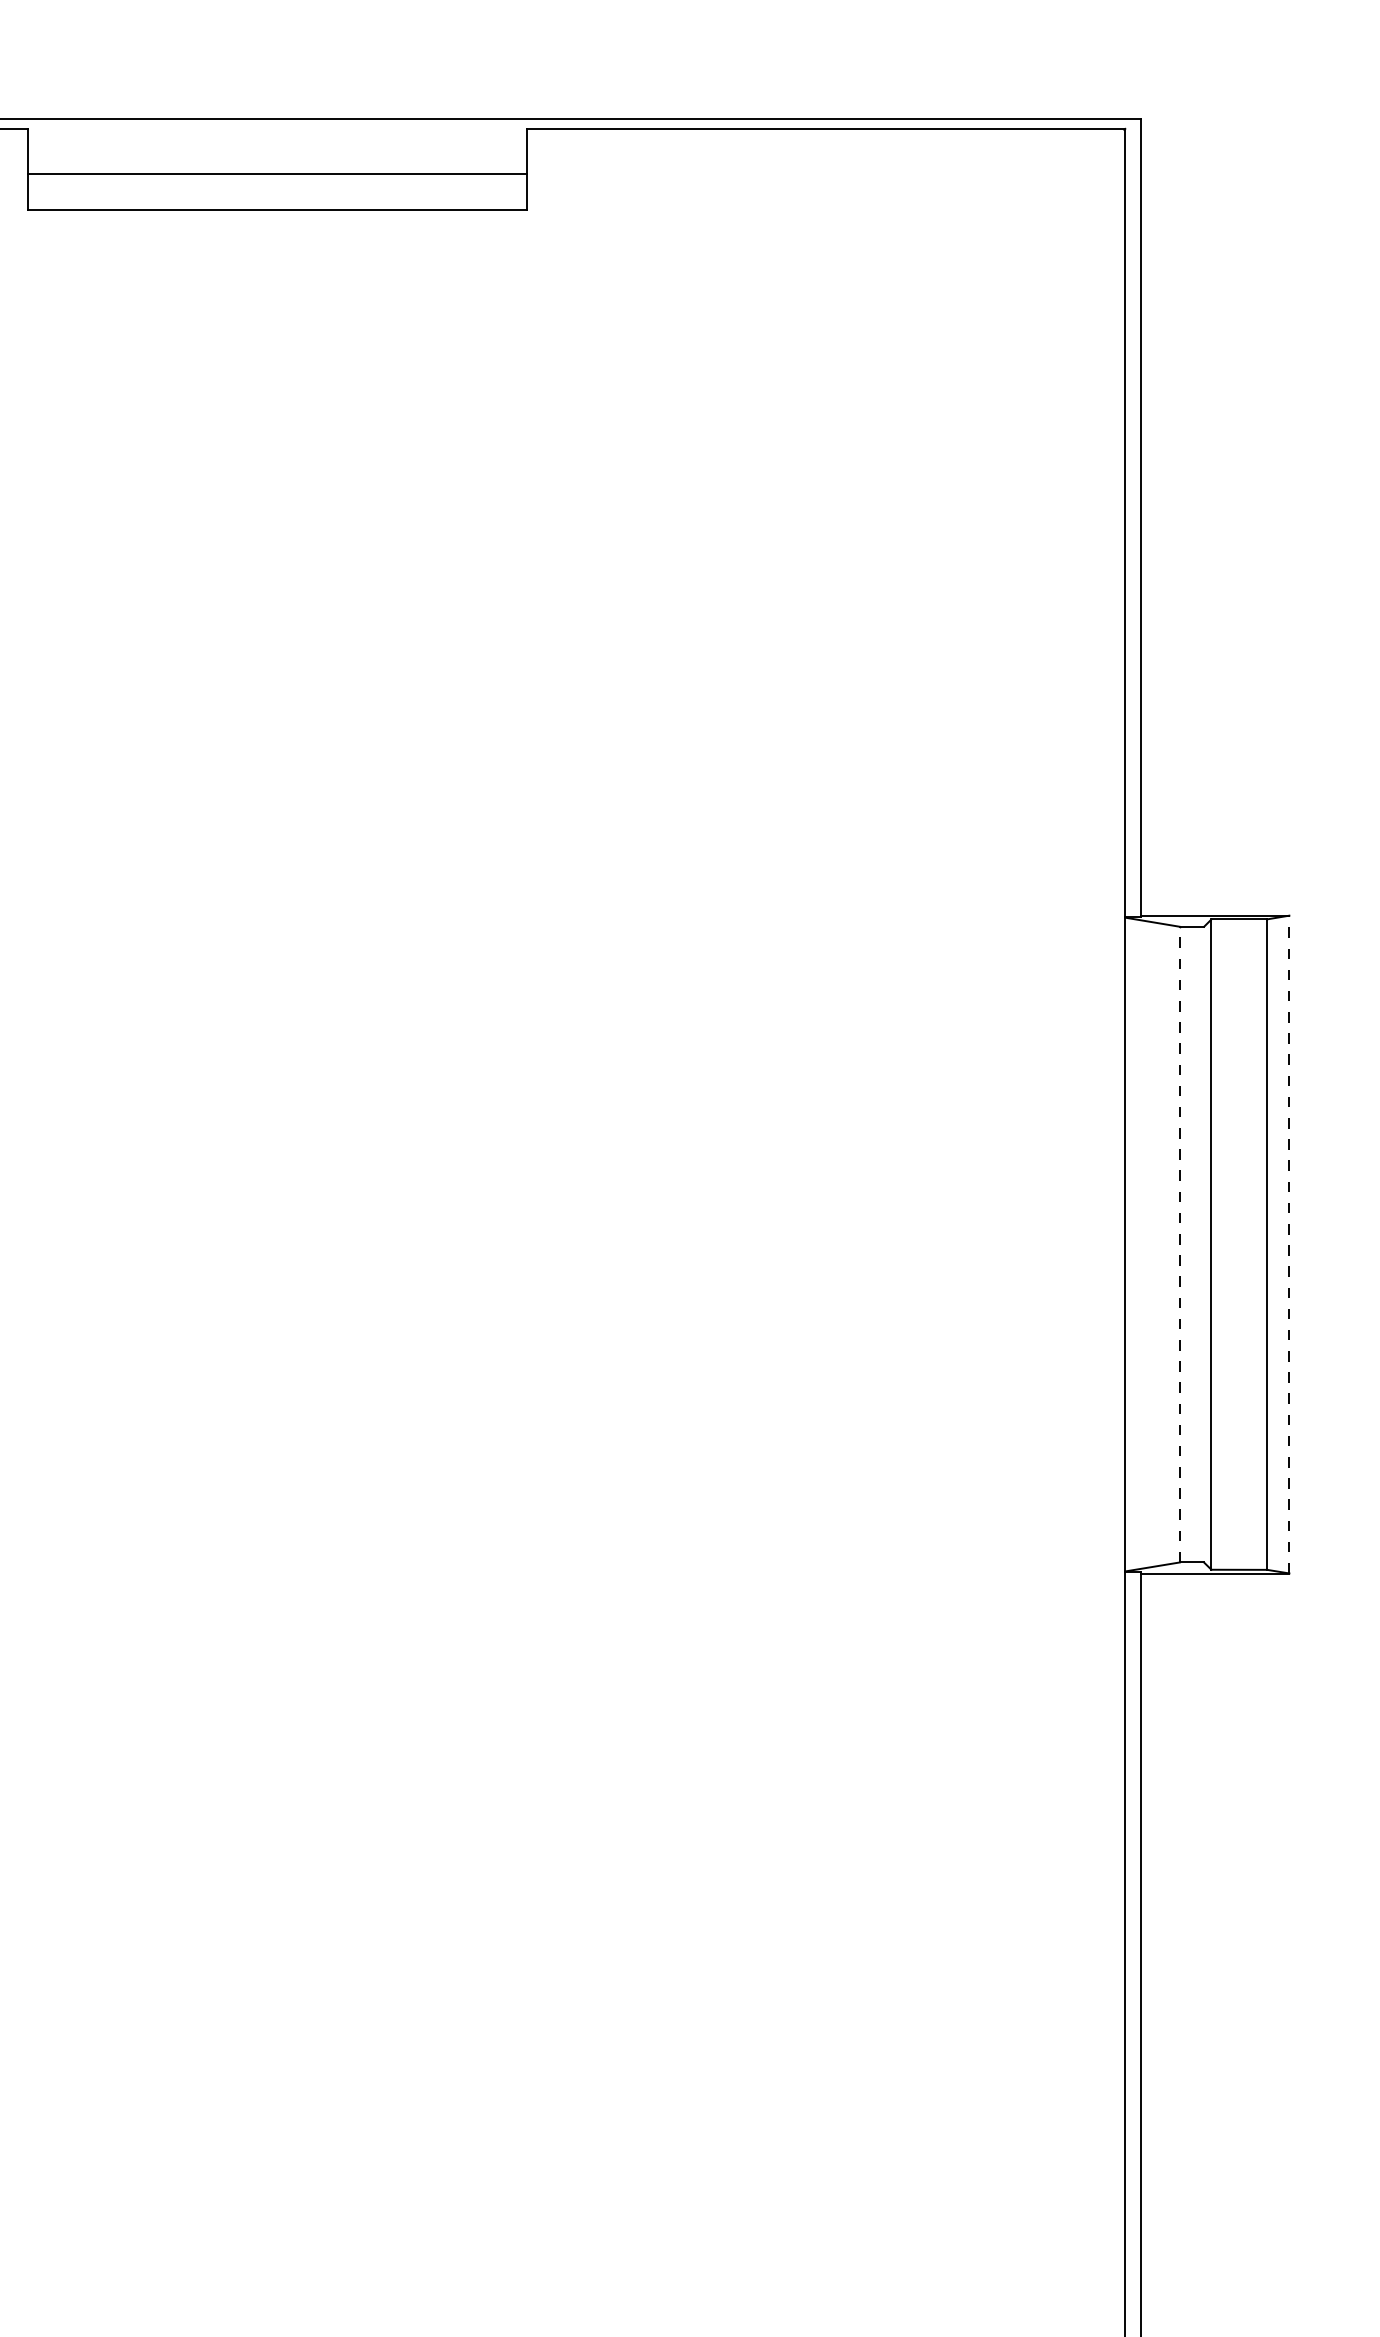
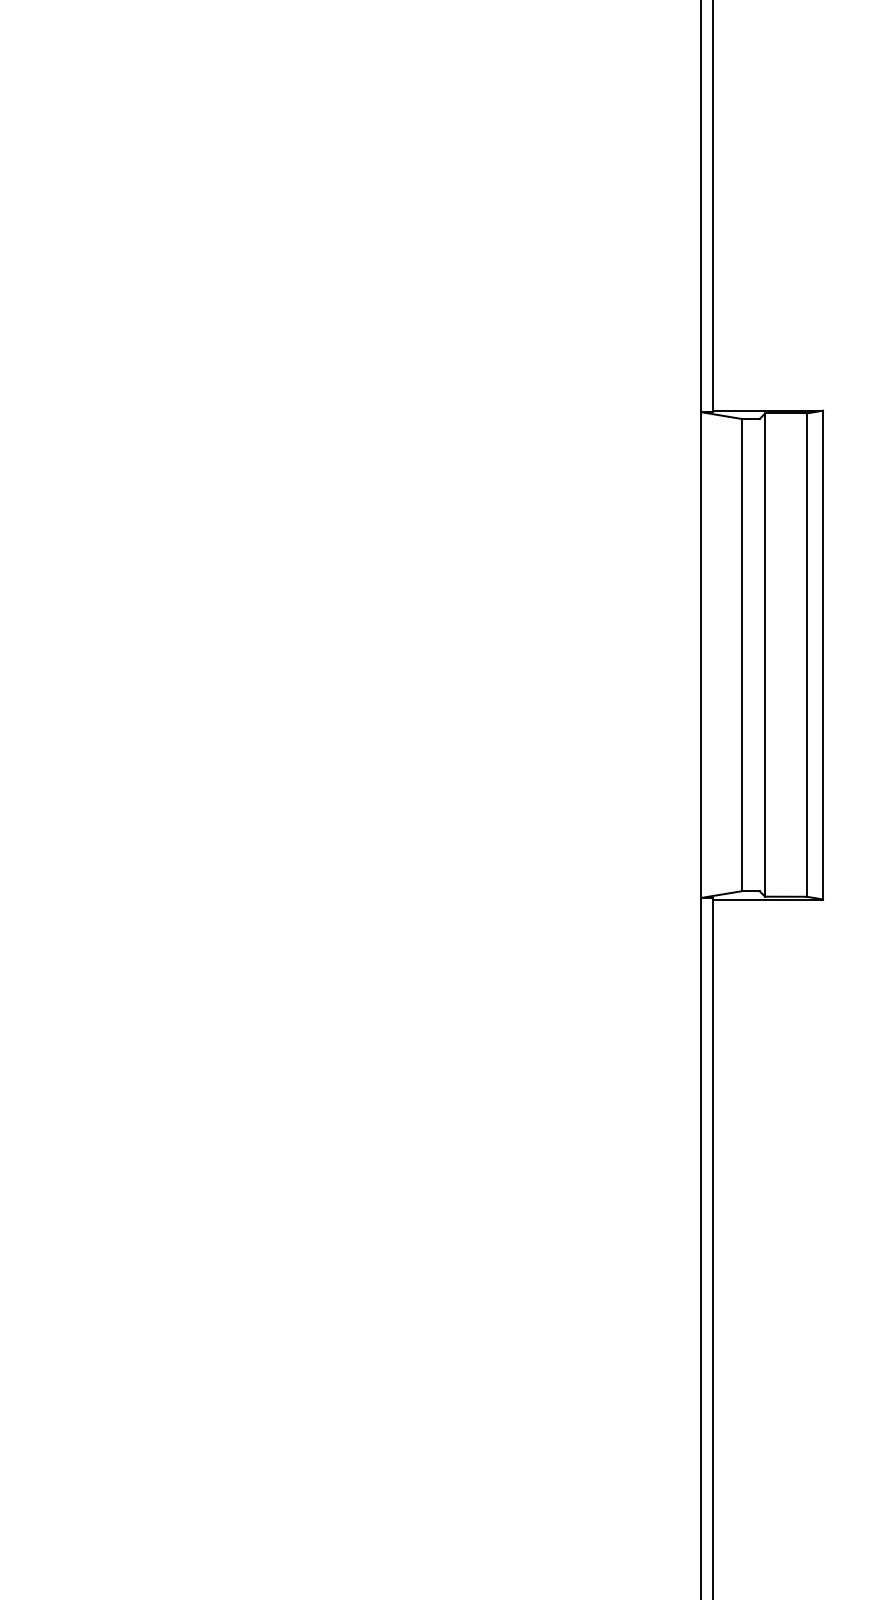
line: (1179, 1244) -> (741, 655), dashed -> solid
line: (1289, 1244) -> (823, 655), dashed -> solid

